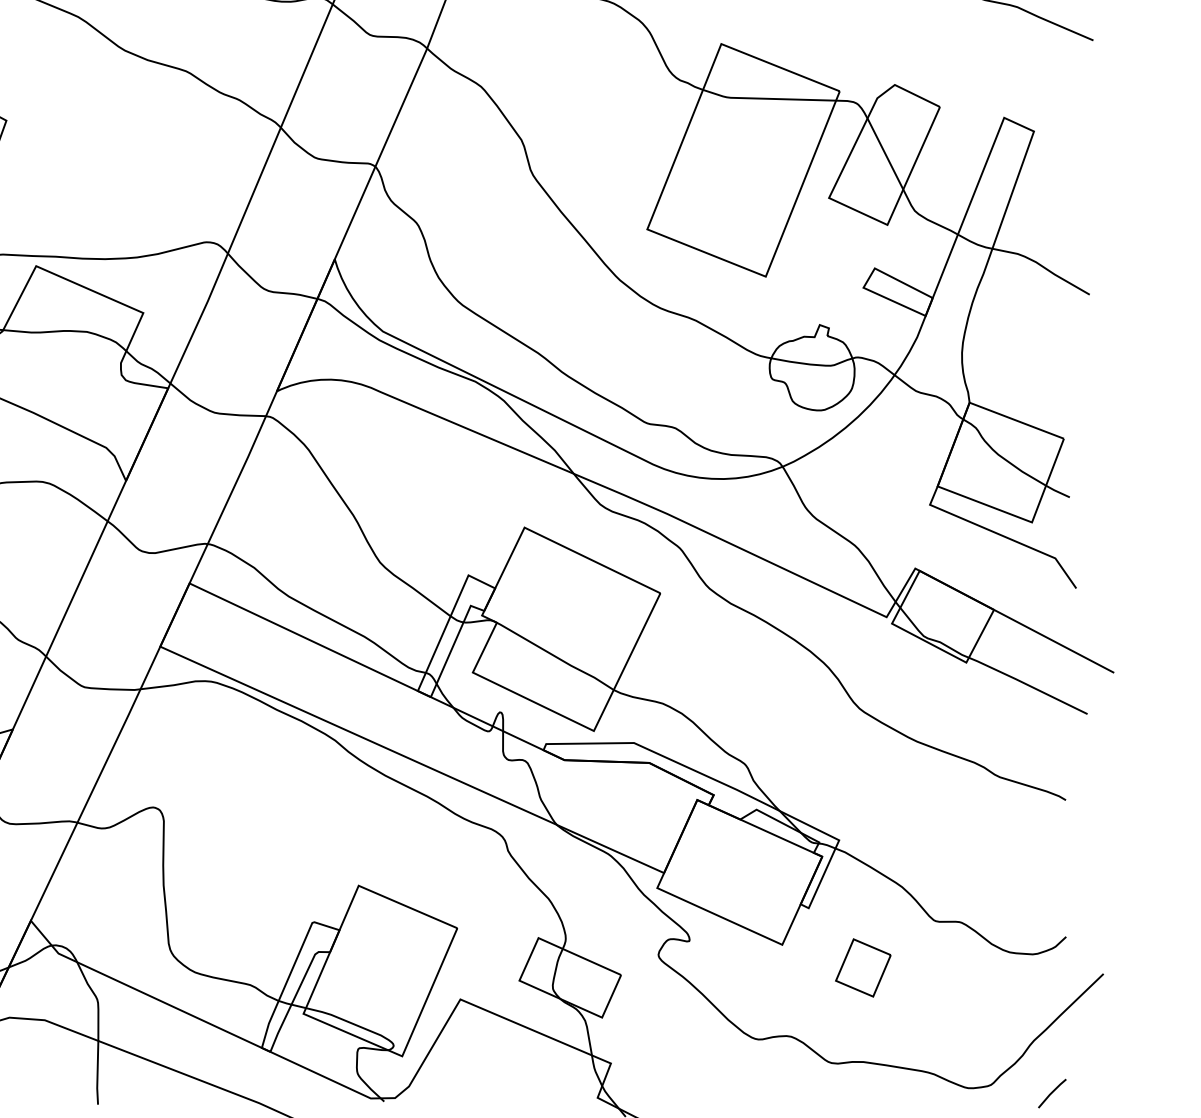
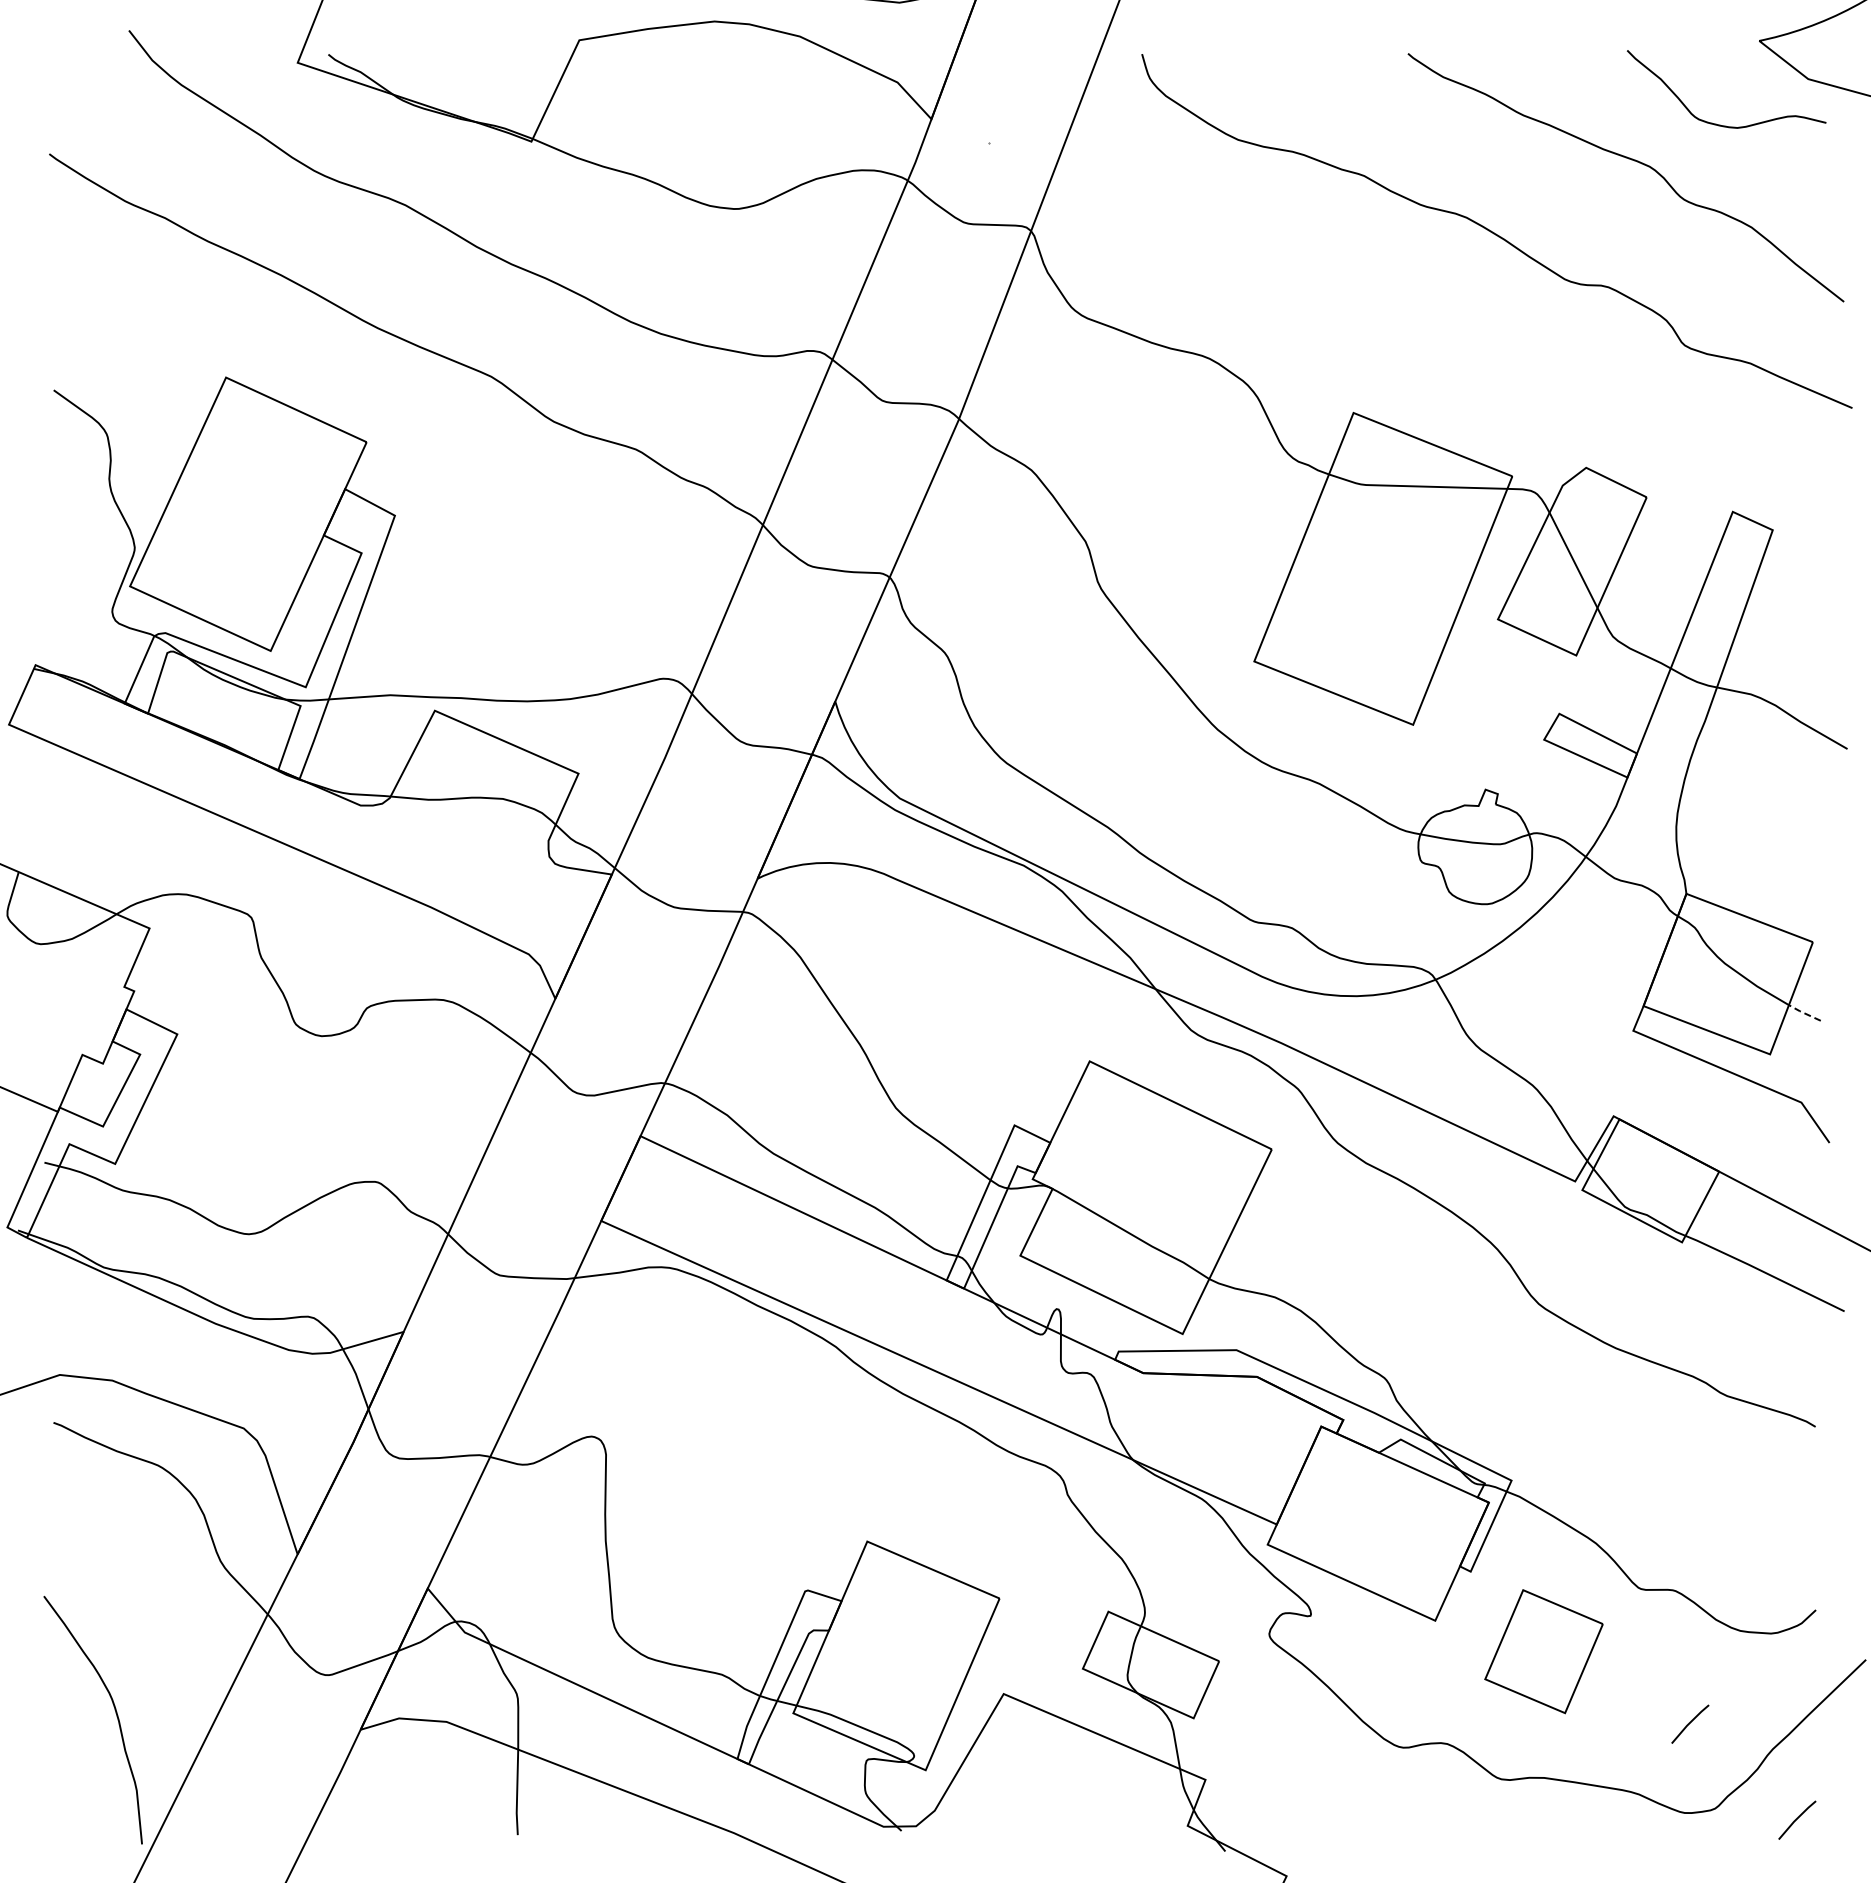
line: (1056, 491) -> (1803, 1012), solid -> dashed
part: (863, 967) -> (1543, 1651), size x1.6
line: (972, 1021) -> (1690, 1723), added

